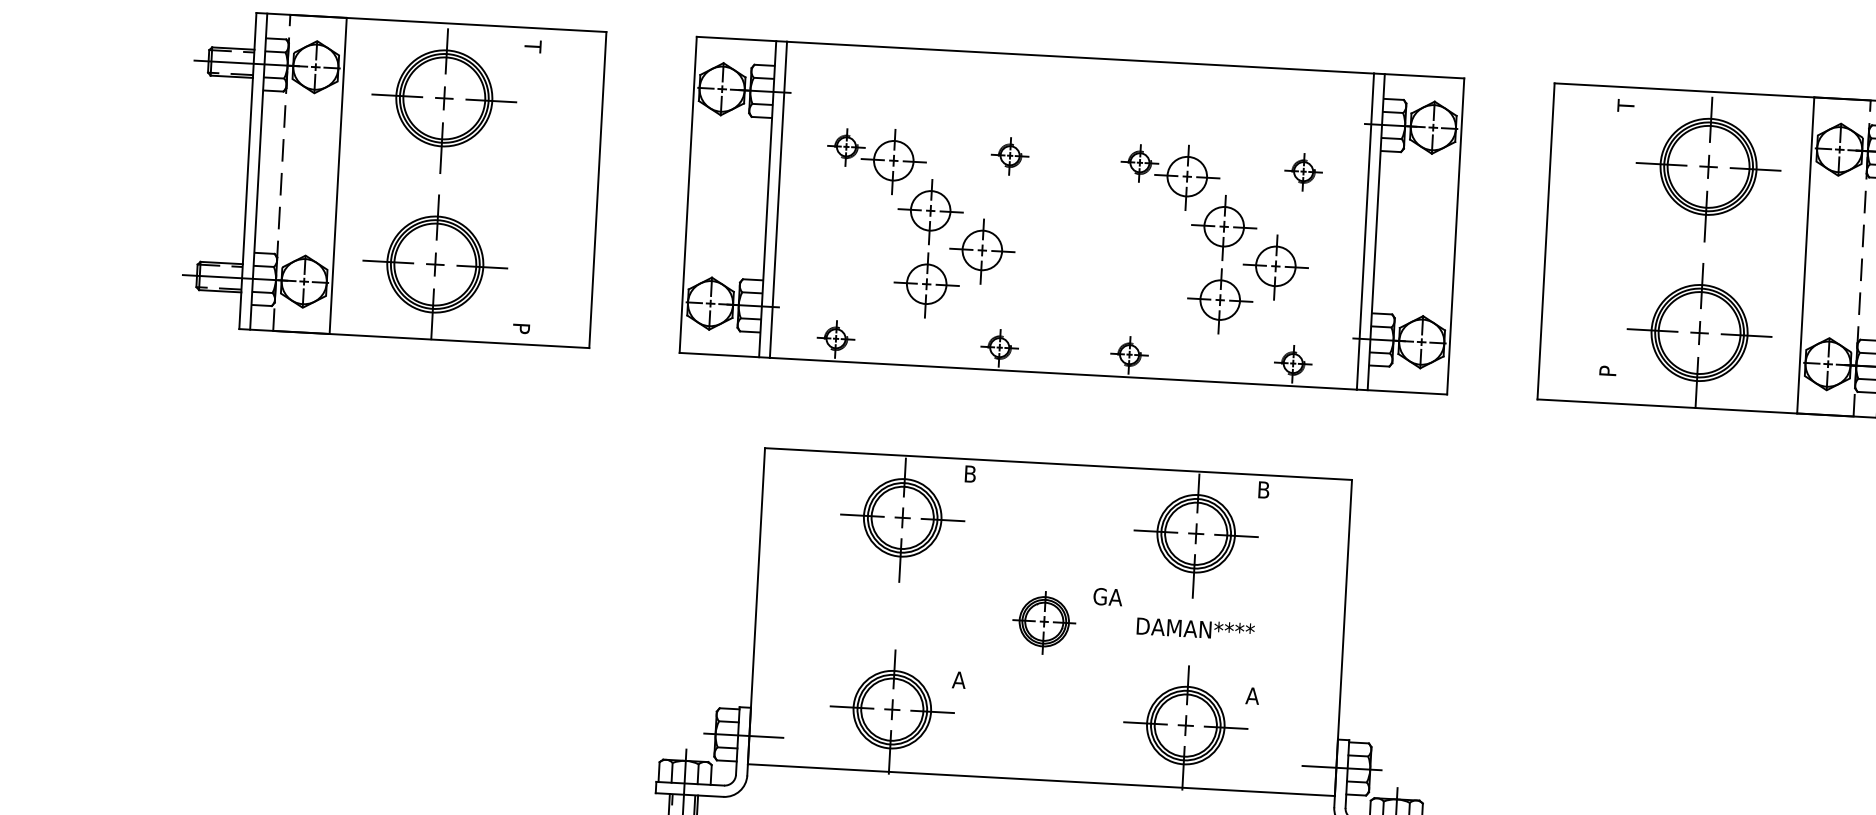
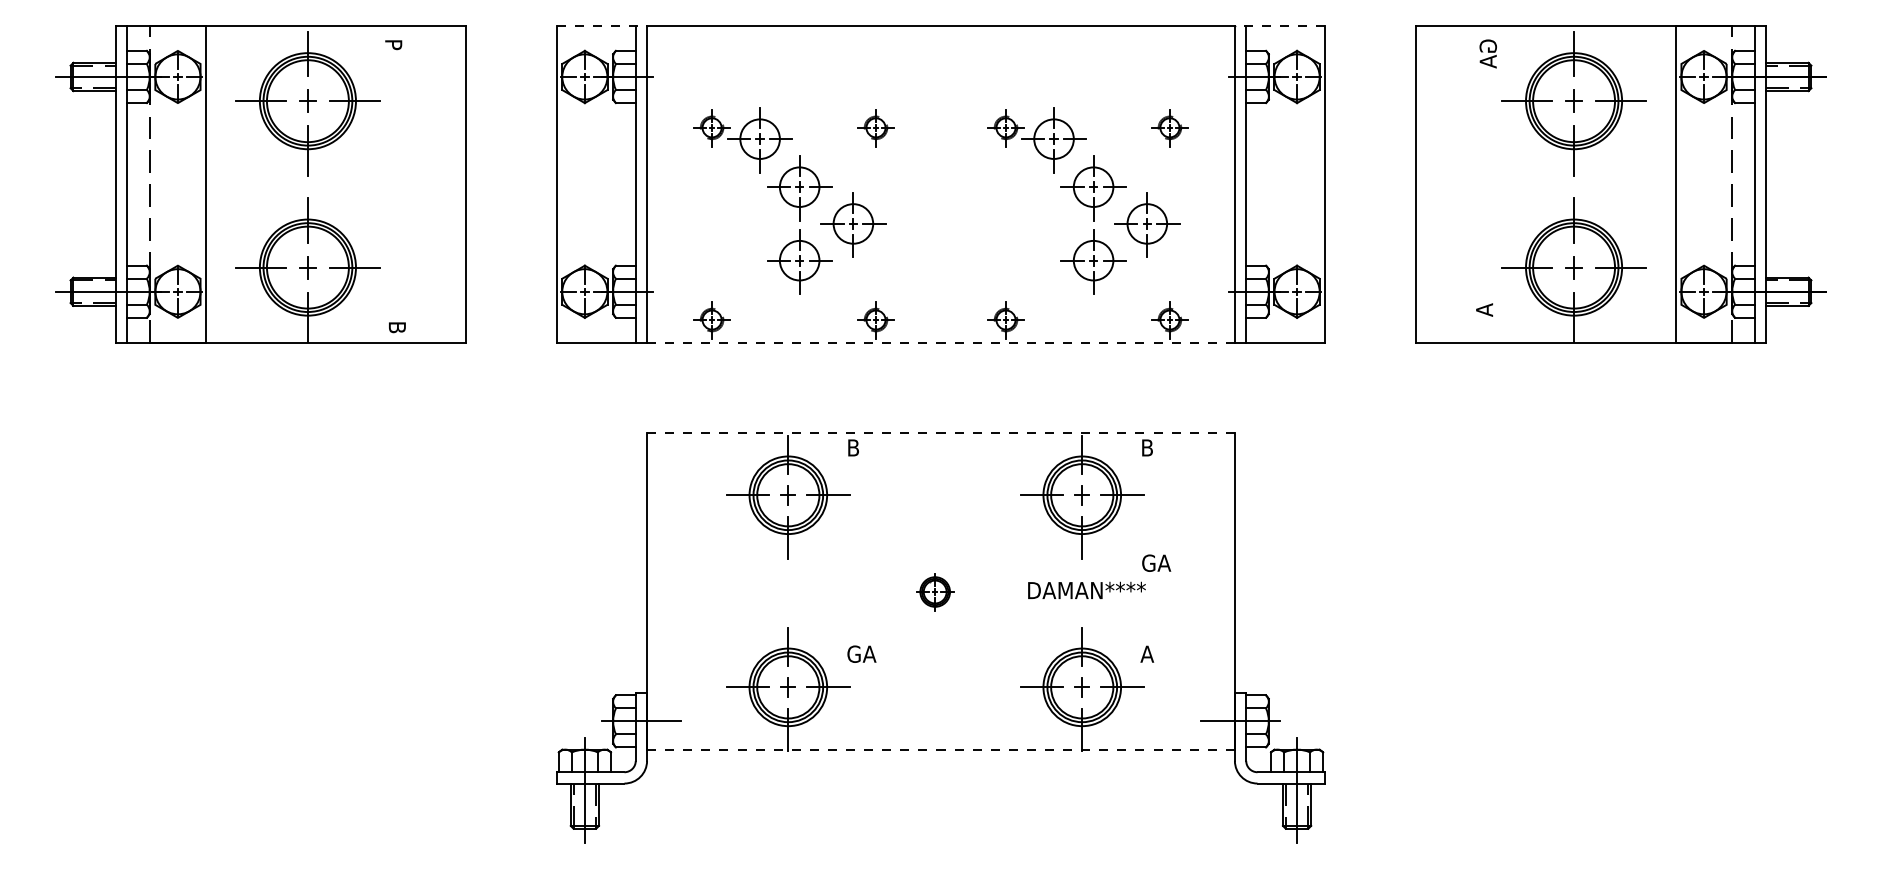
line: (742, 39) -> (602, 26), solid -> dashed
text: (532, 46) -> (393, 44), T -> P
line: (1418, 76) -> (1279, 26), solid -> dashed
text: (1624, 114) -> (1487, 53), T -> GA
text: (521, 330) -> (397, 328), P -> B
text: (1607, 370) -> (1484, 309), P -> A
line: (1063, 373) -> (941, 342), solid -> dashed
line: (1058, 464) -> (941, 433), solid -> dashed
text: (1107, 596) -> (1156, 562), moved
part: (1043, 622) -> (934, 592), size x0.6
text: (967, 679) -> (861, 653), A -> GA
line: (1041, 780) -> (941, 749), solid -> dashed

